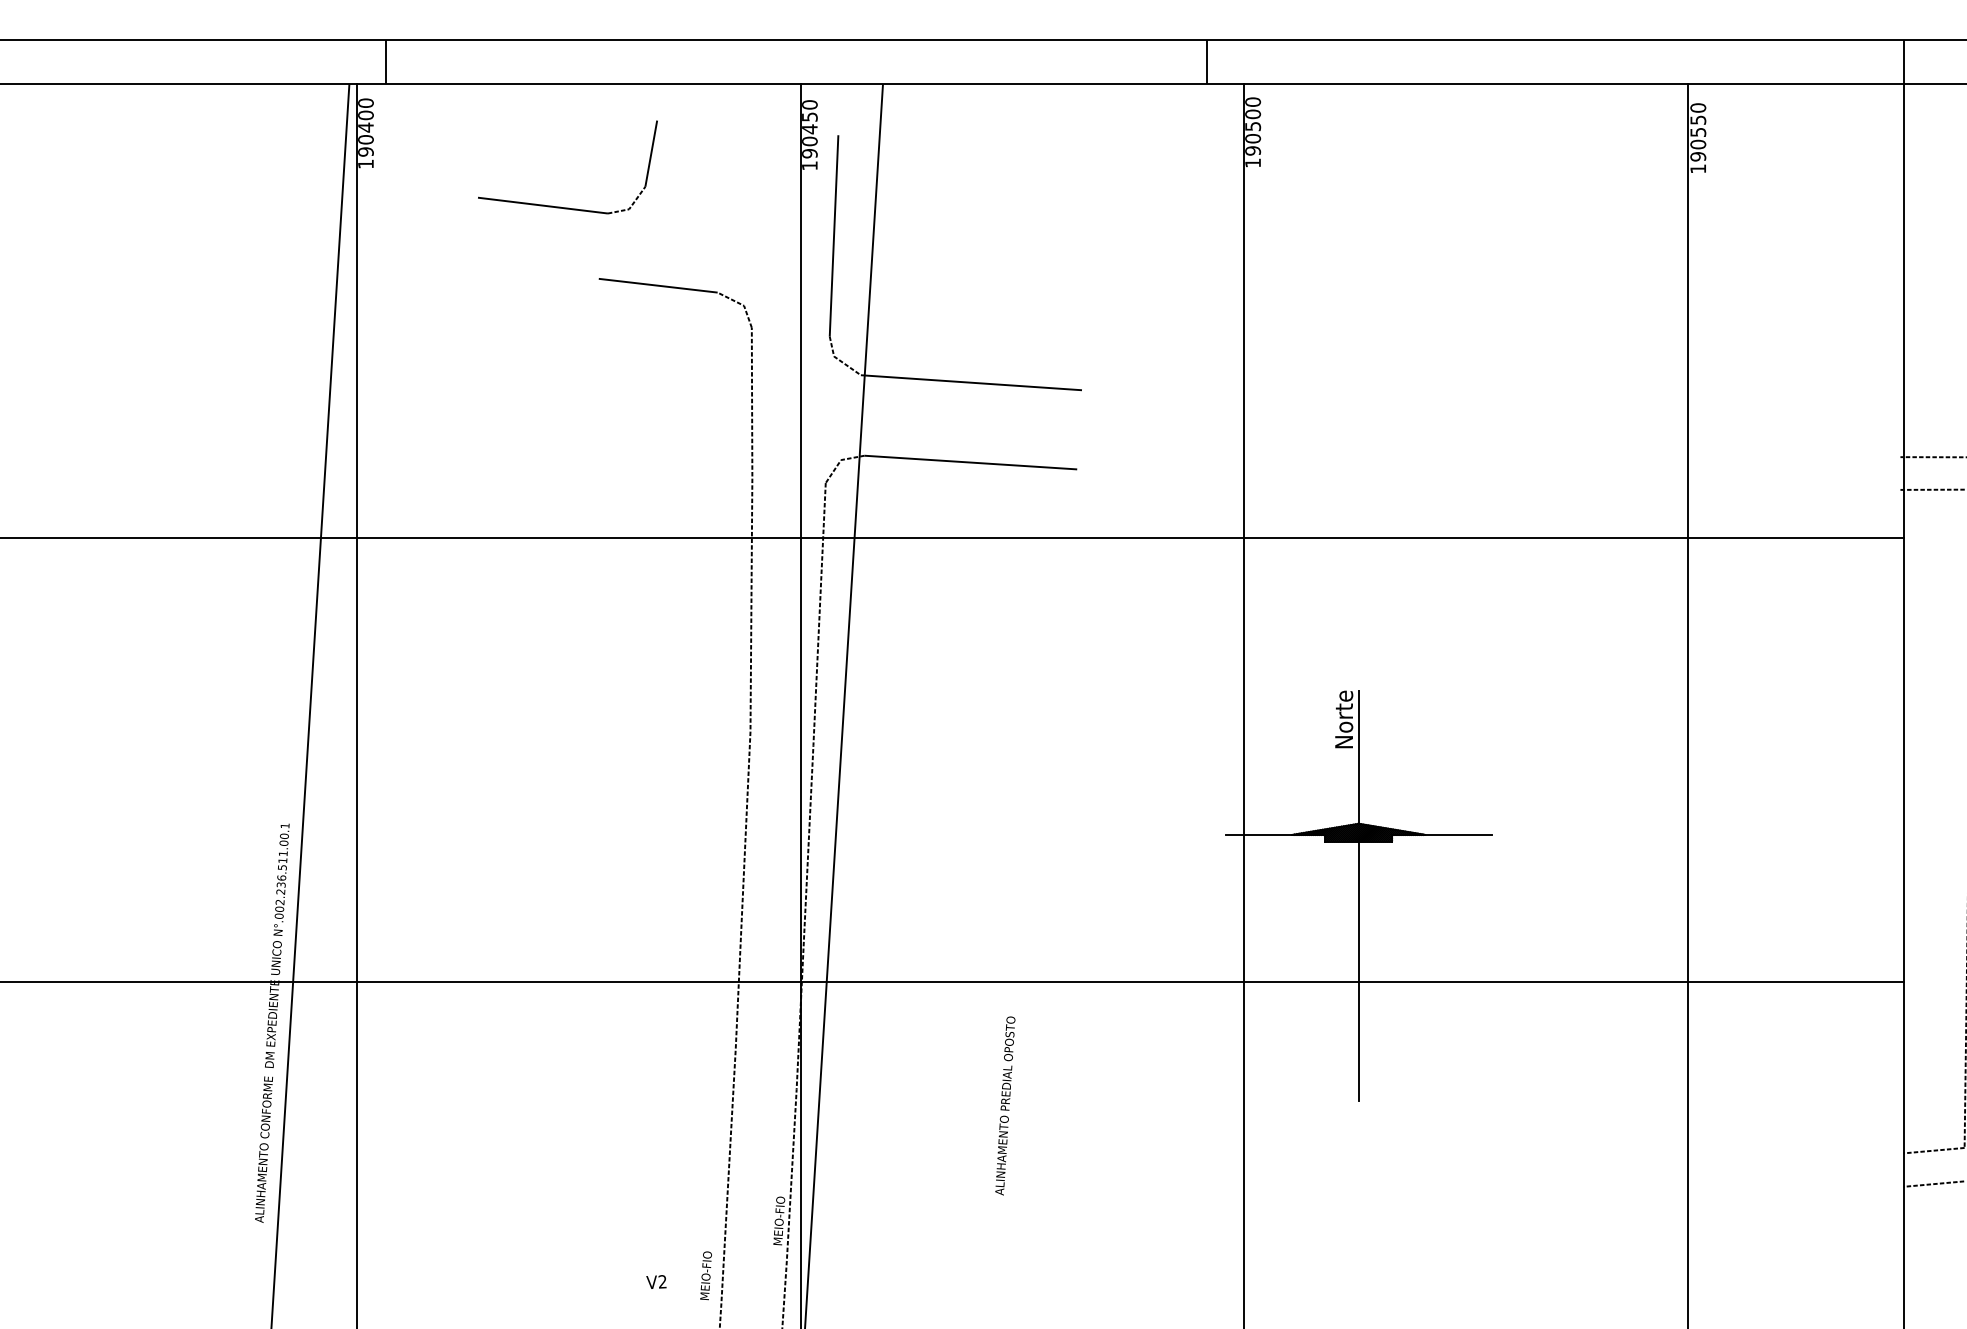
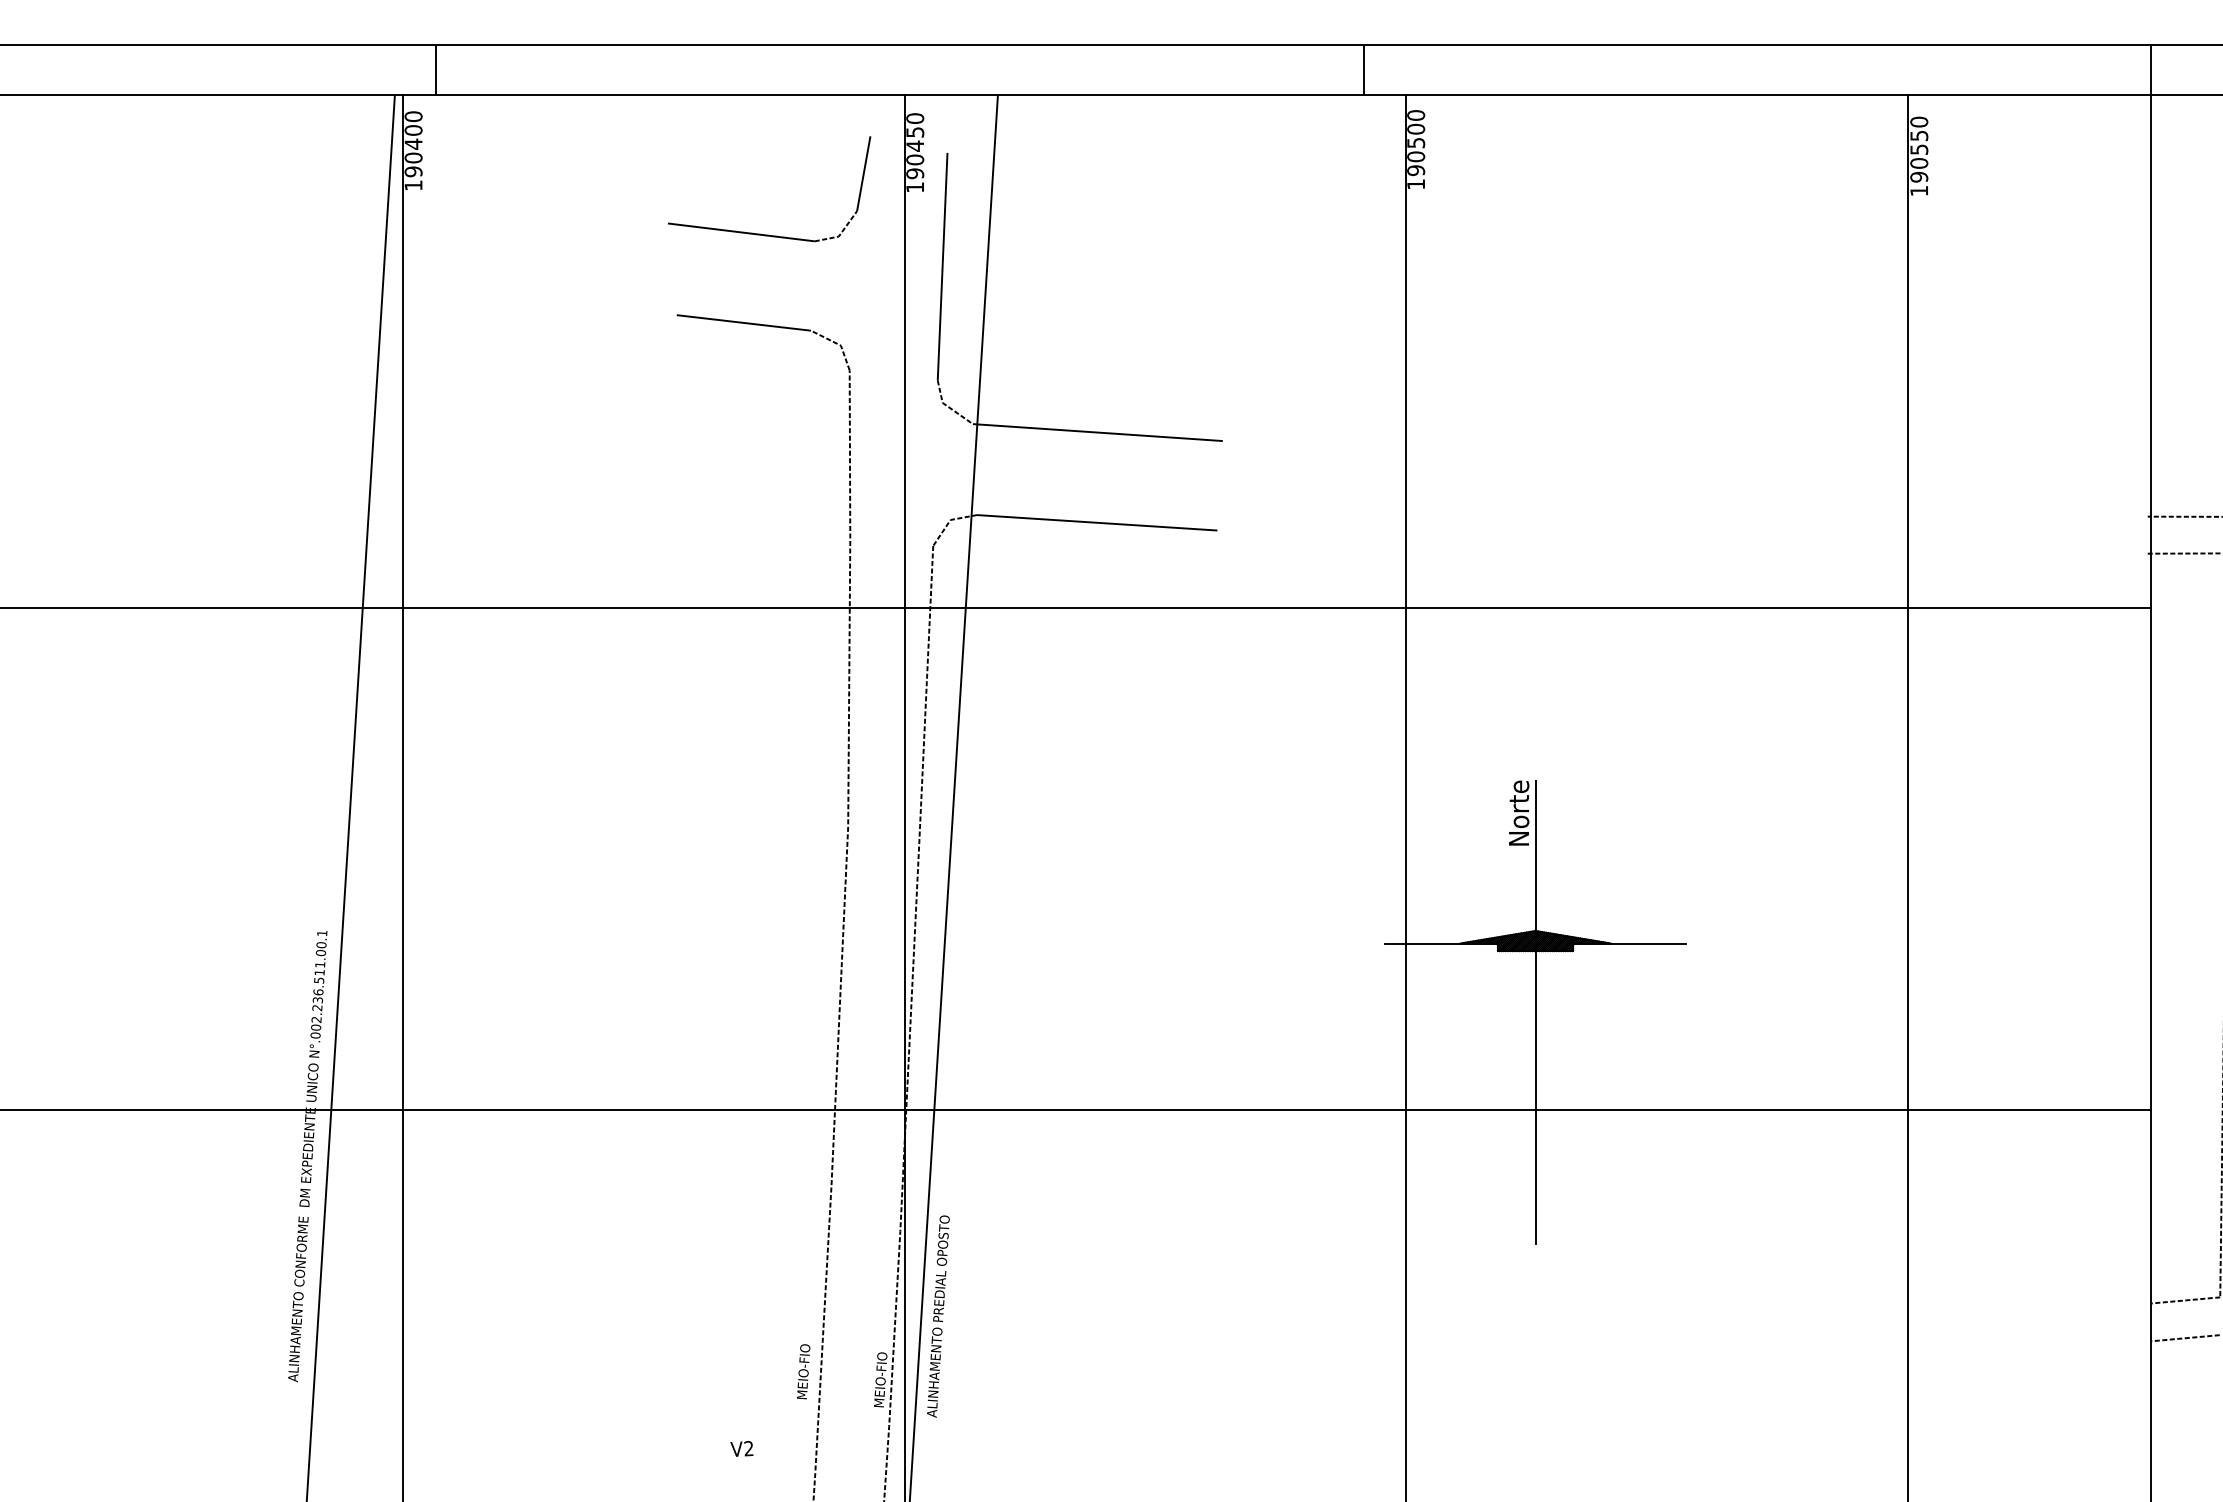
part: (560, 206) -> (761, 233), moved
text: (1005, 1105) -> (938, 1316), moved
text: (705, 1275) -> (802, 1371), moved

